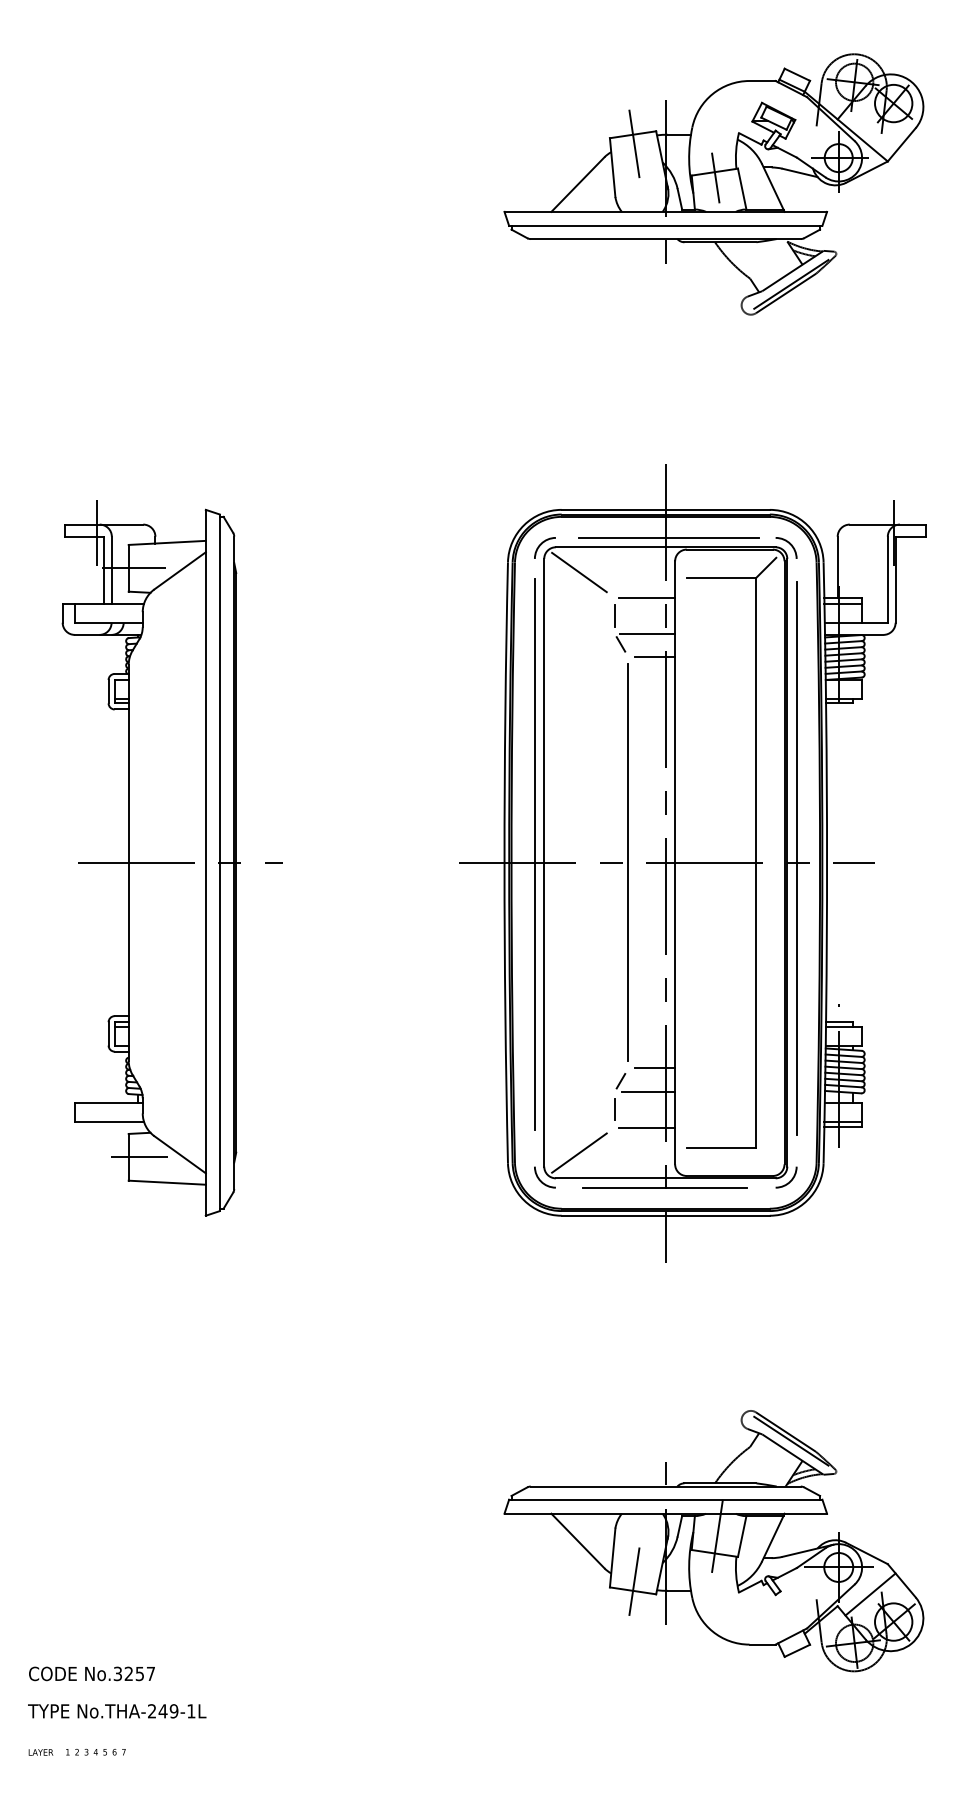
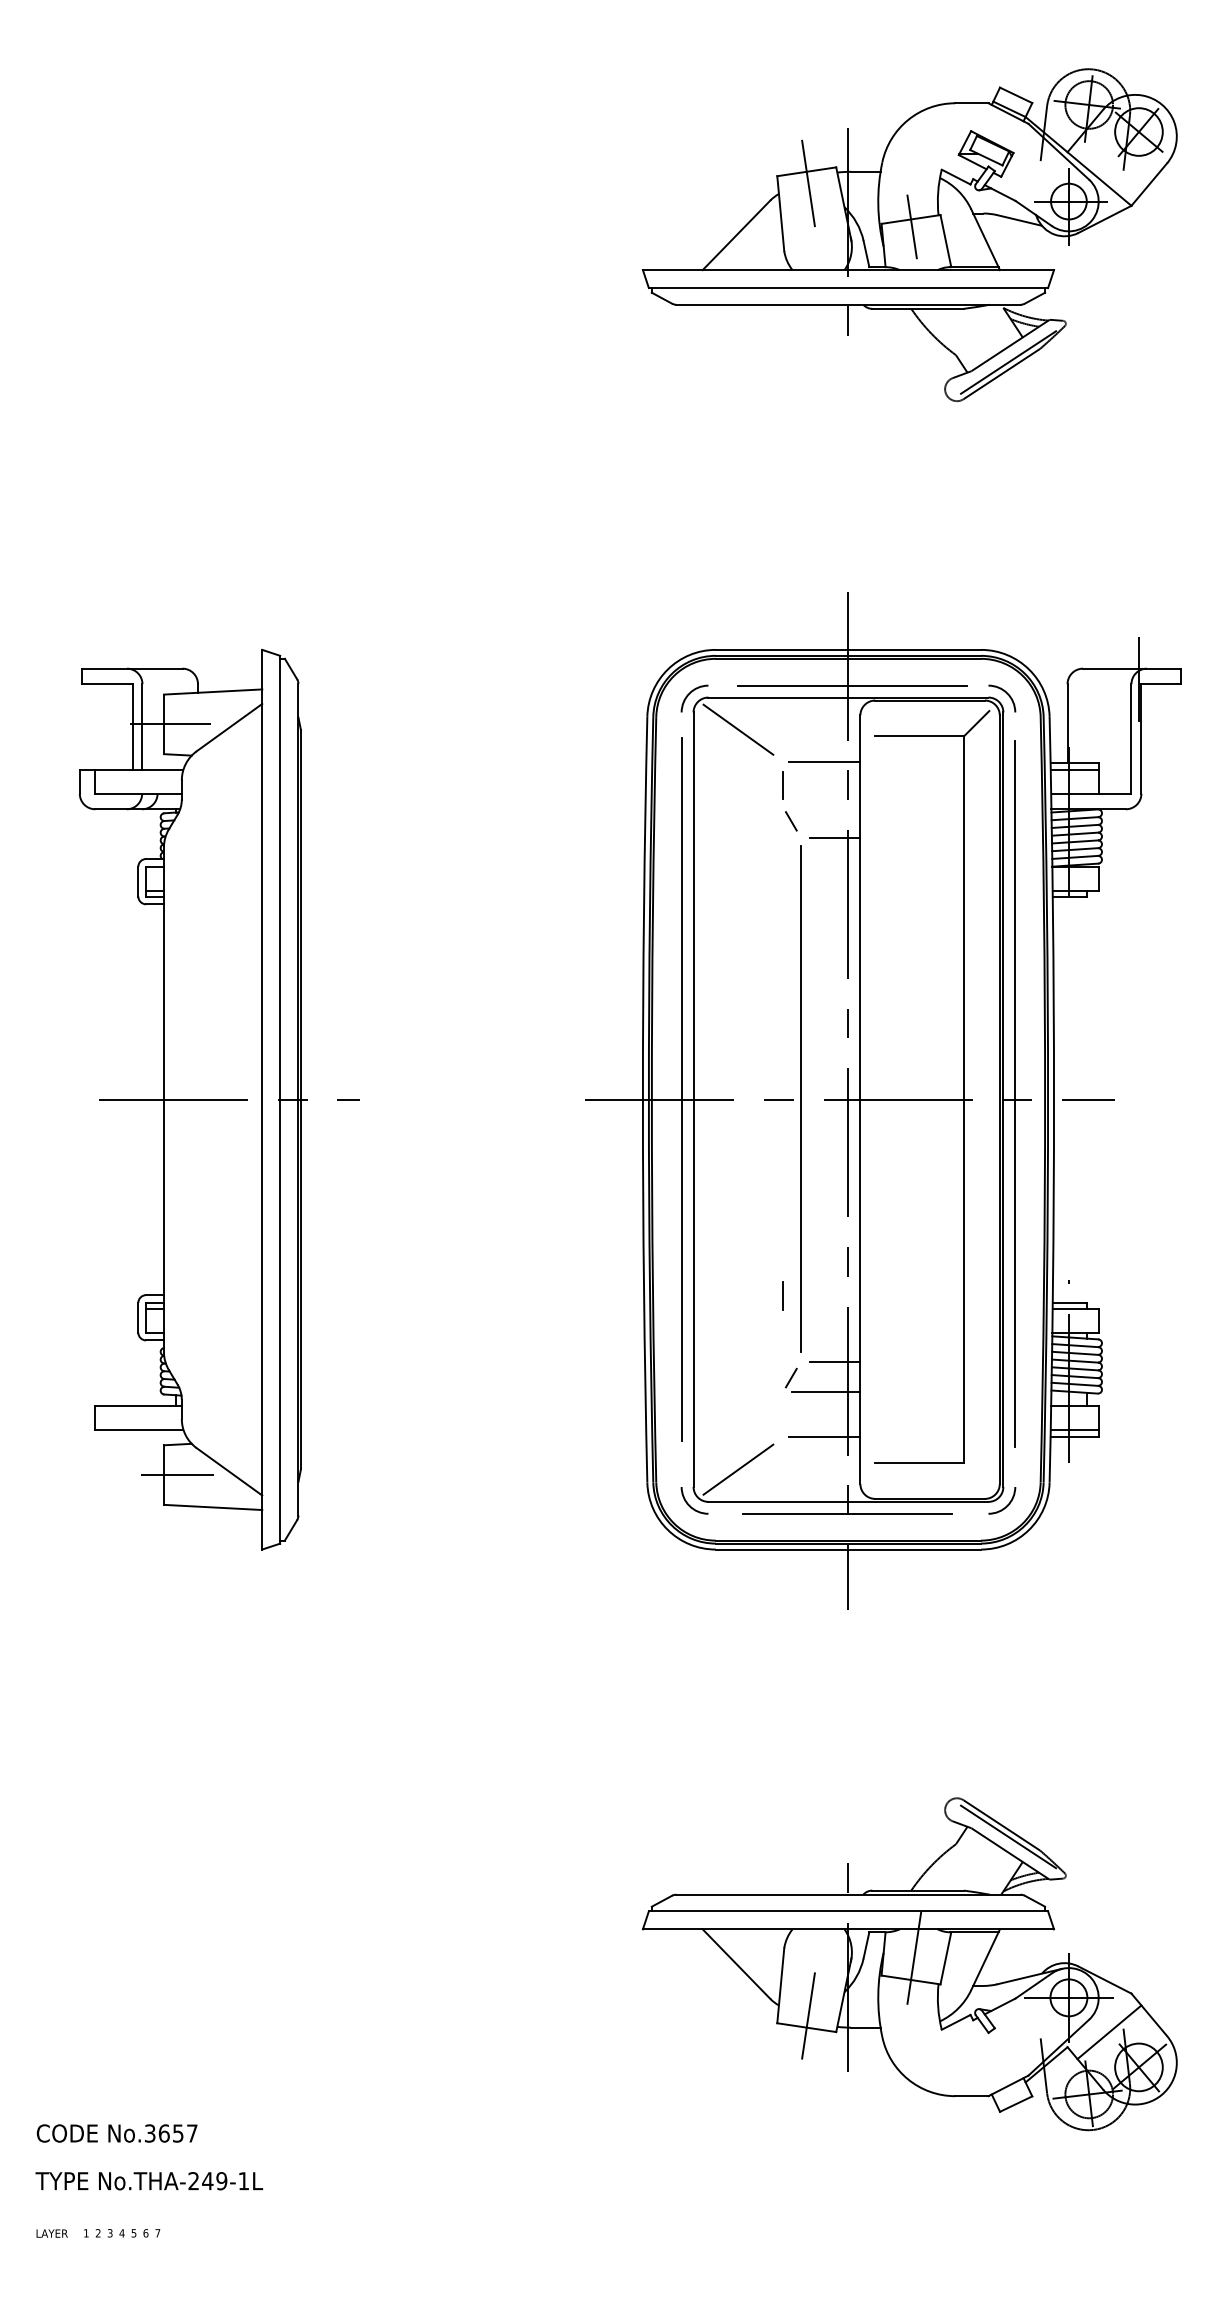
line: (96, 533) -> (123, 679), removed
line: (646, 633) -> (824, 807), removed
line: (614, 1108) -> (782, 1295), moved
text: (128, 1673) -> (163, 2133), No.3257 -> No.3657

